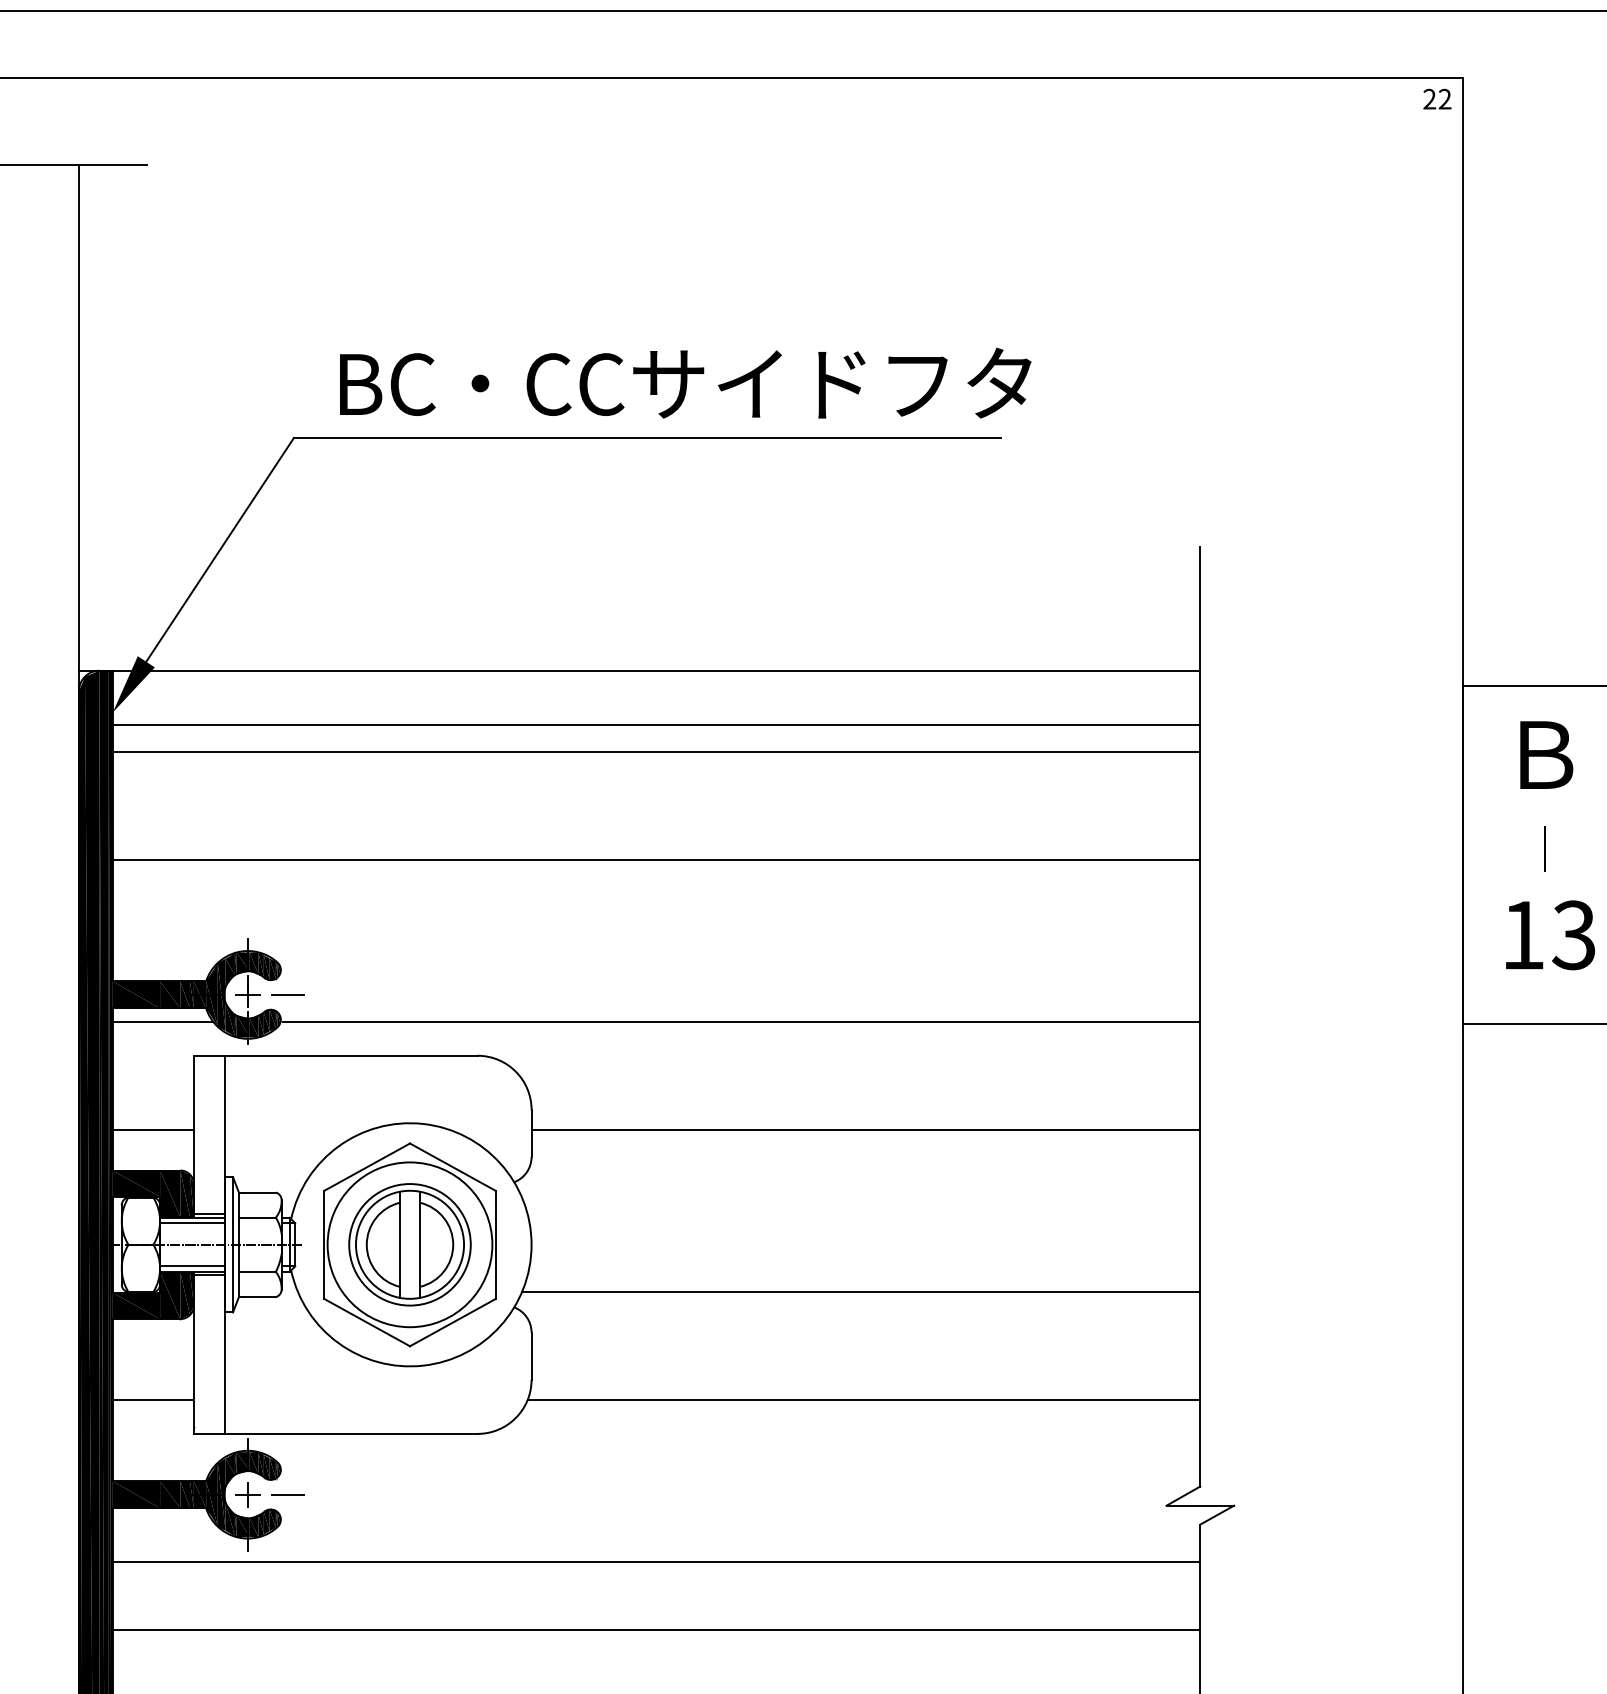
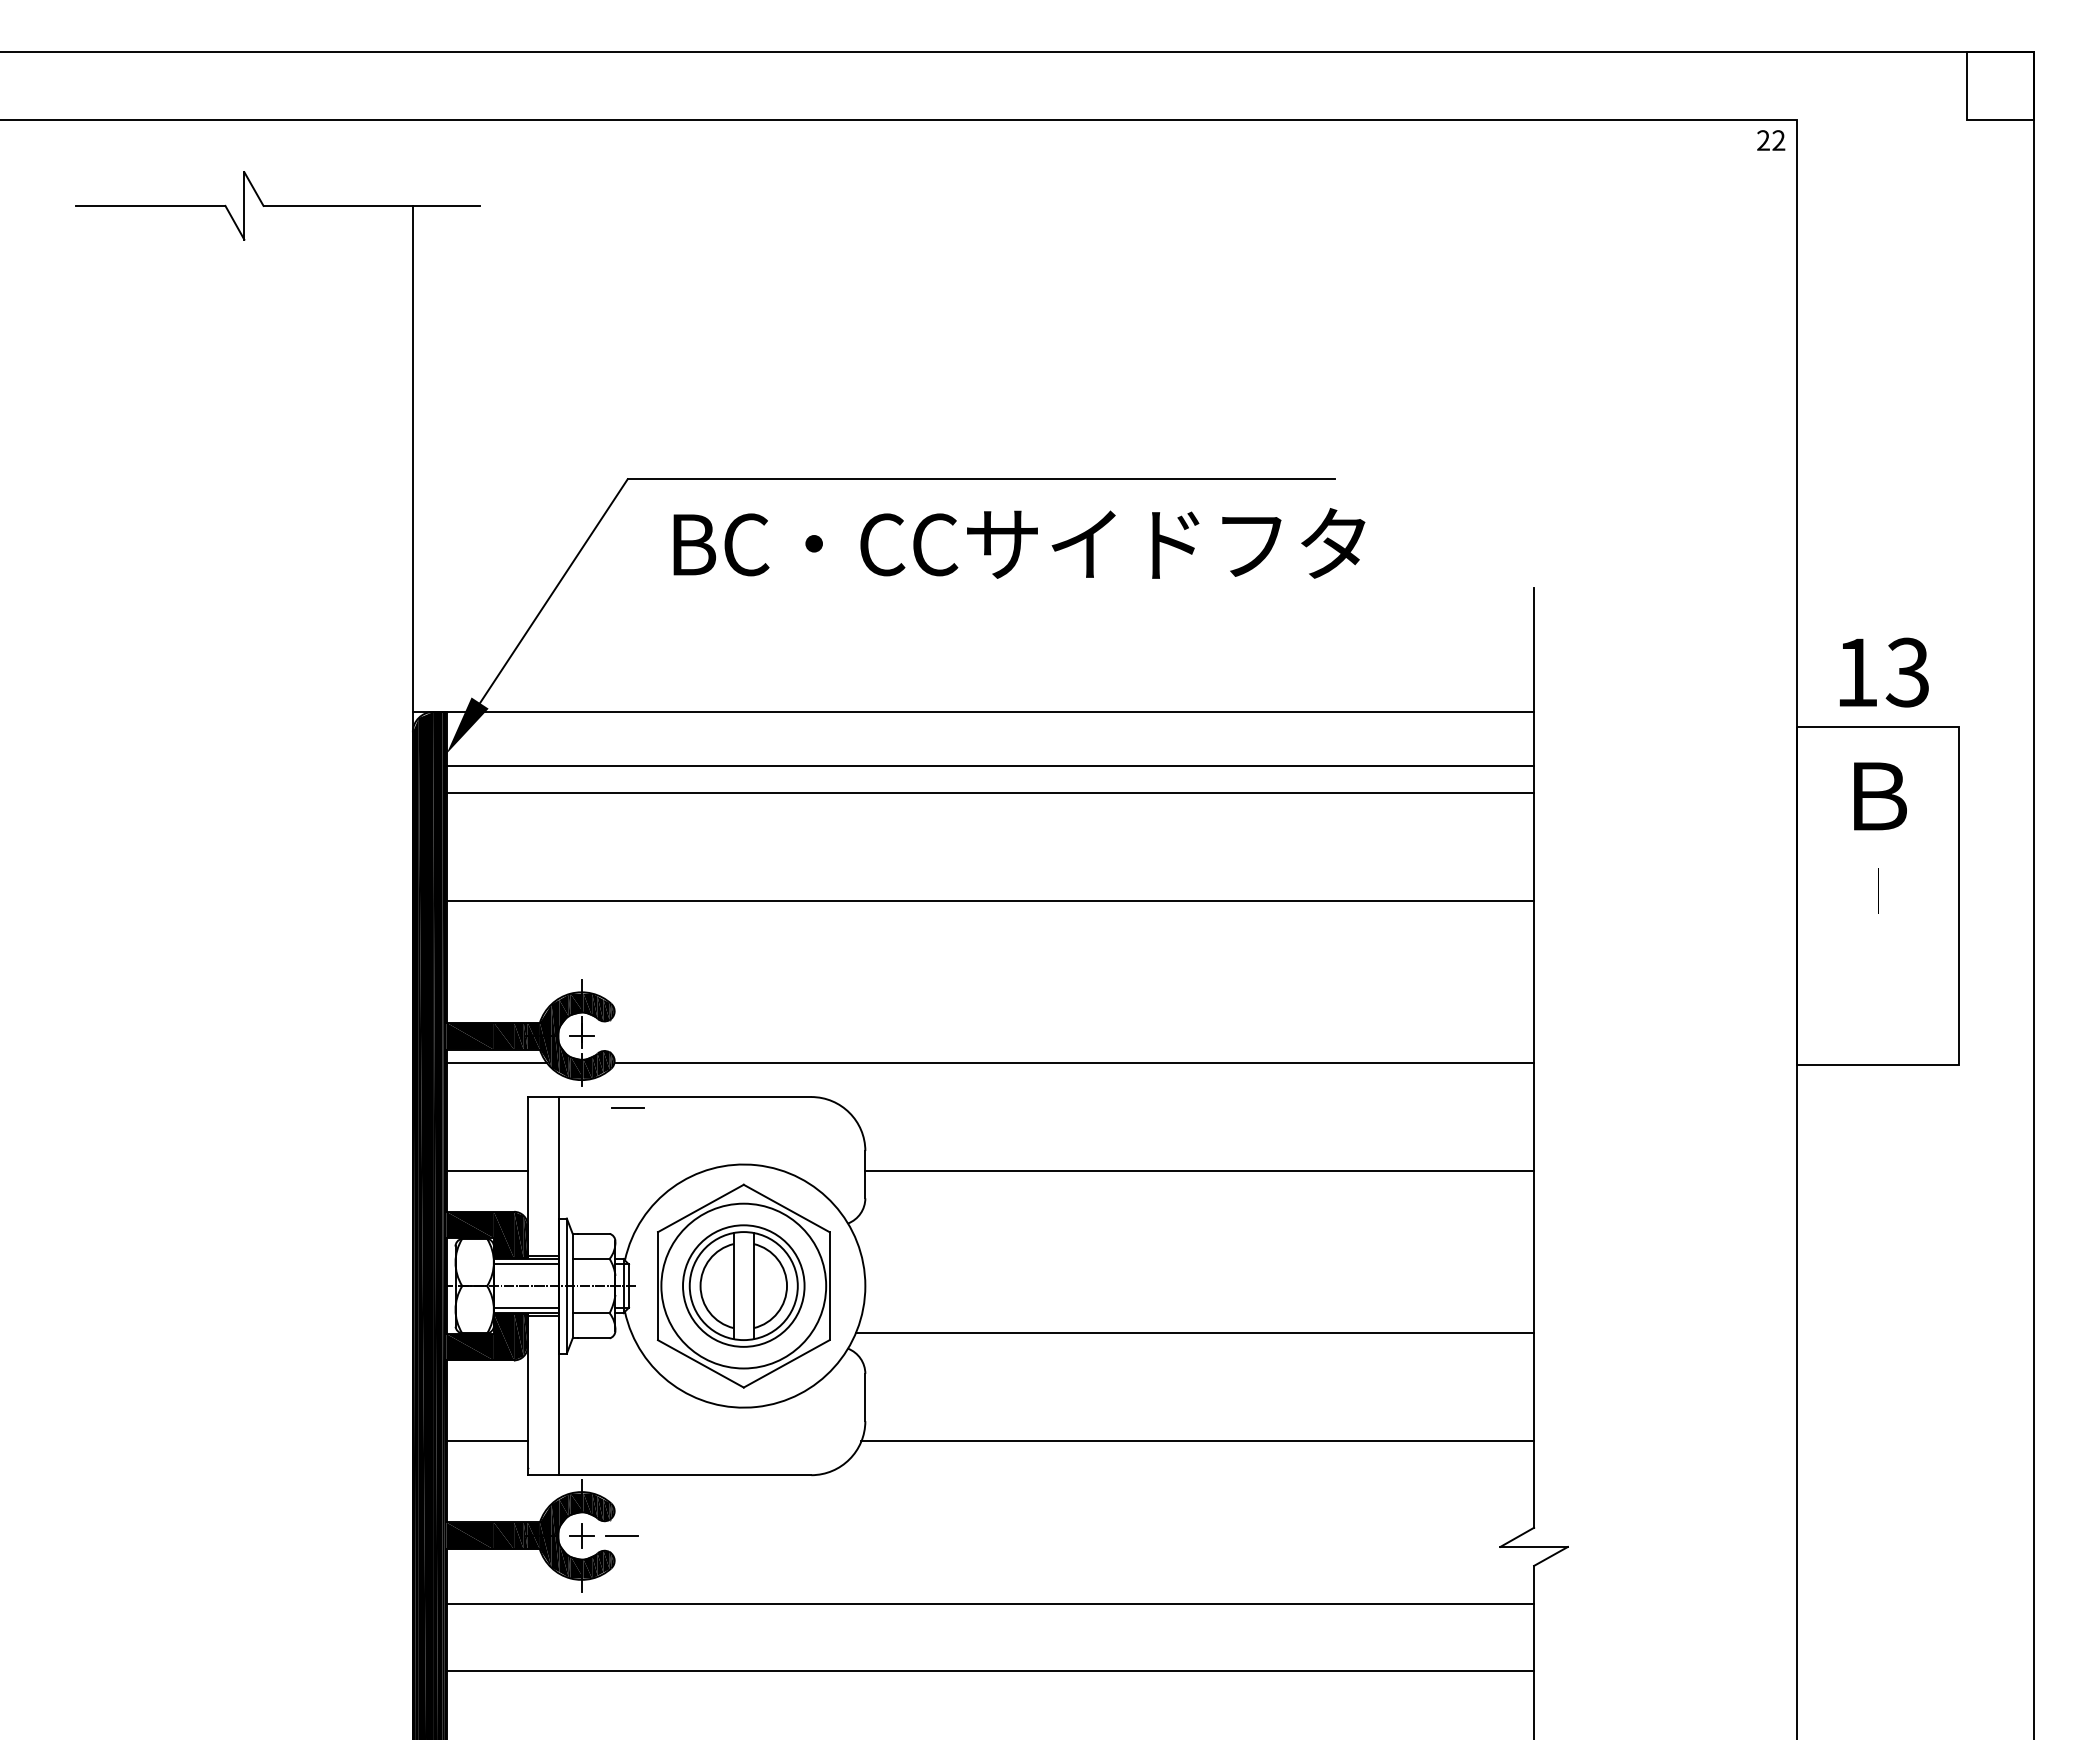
text: (685, 383) -> (1019, 543), moved
text: (1550, 935) -> (1884, 672), moved
line: (287, 994) -> (627, 1107), moved

